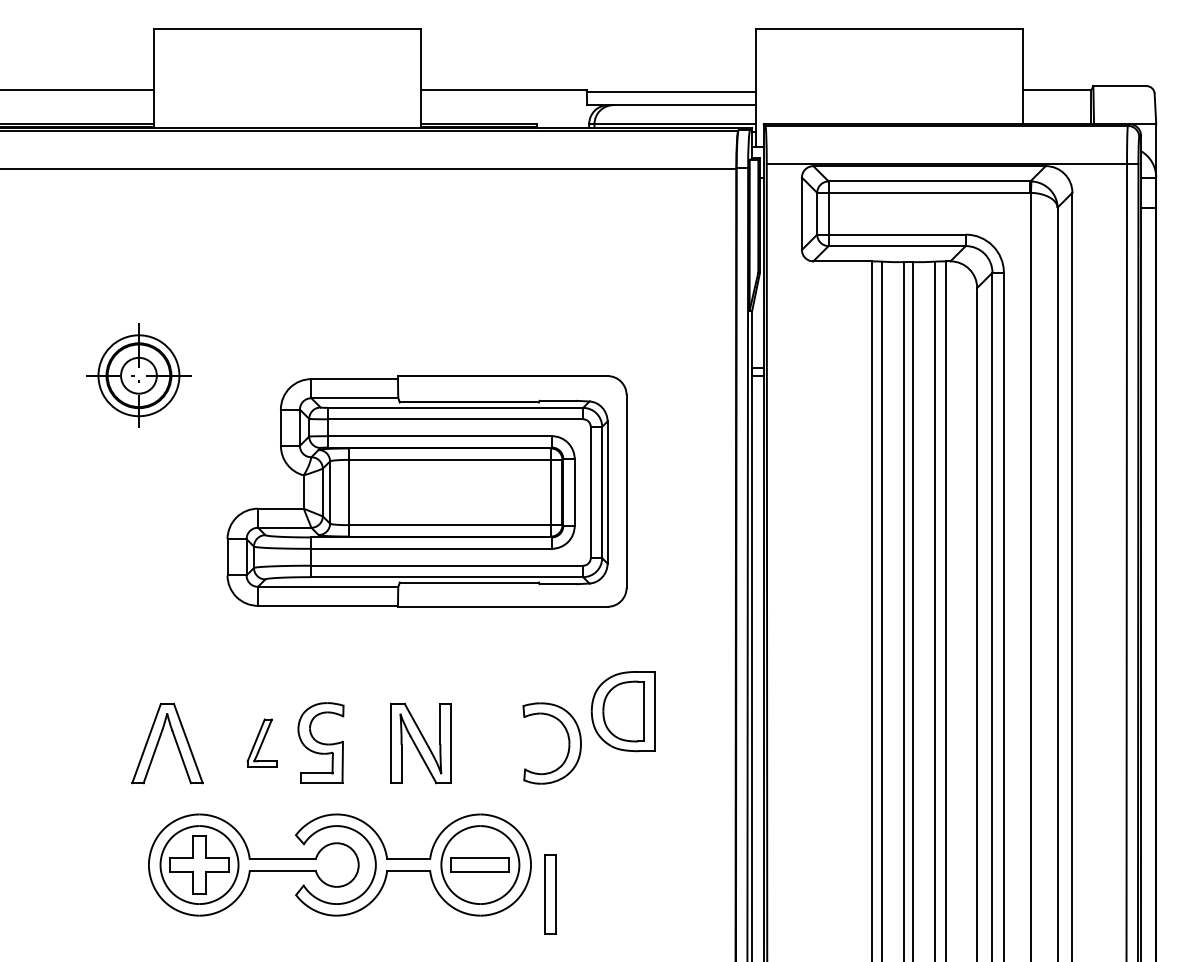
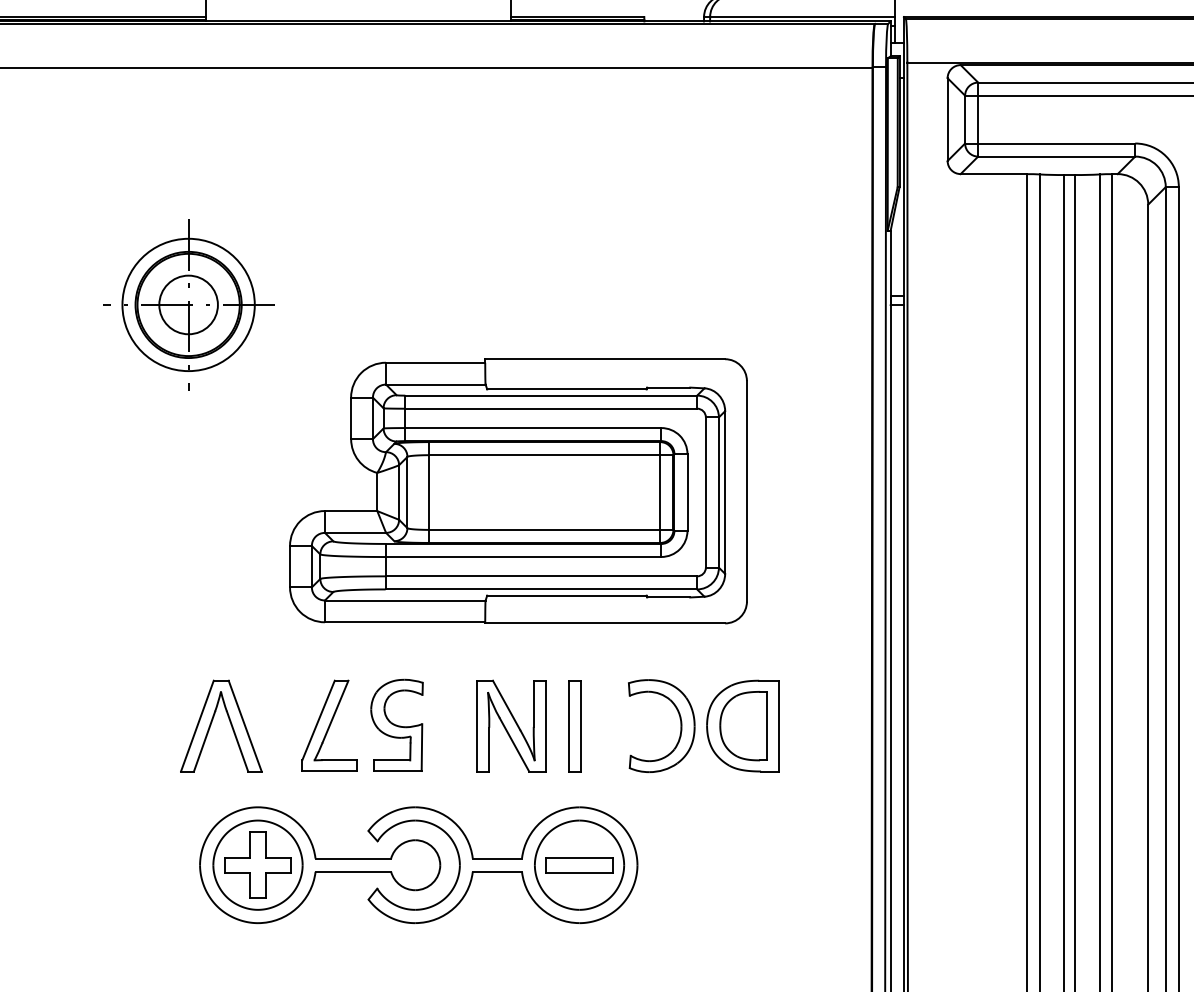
part: (138, 375) -> (188, 304), size x1.43
part: (426, 491) -> (517, 491), moved
part: (622, 711) -> (742, 726), moved
part: (261, 742) -> (328, 724), size x1.67
part: (550, 894) -> (575, 726), moved

